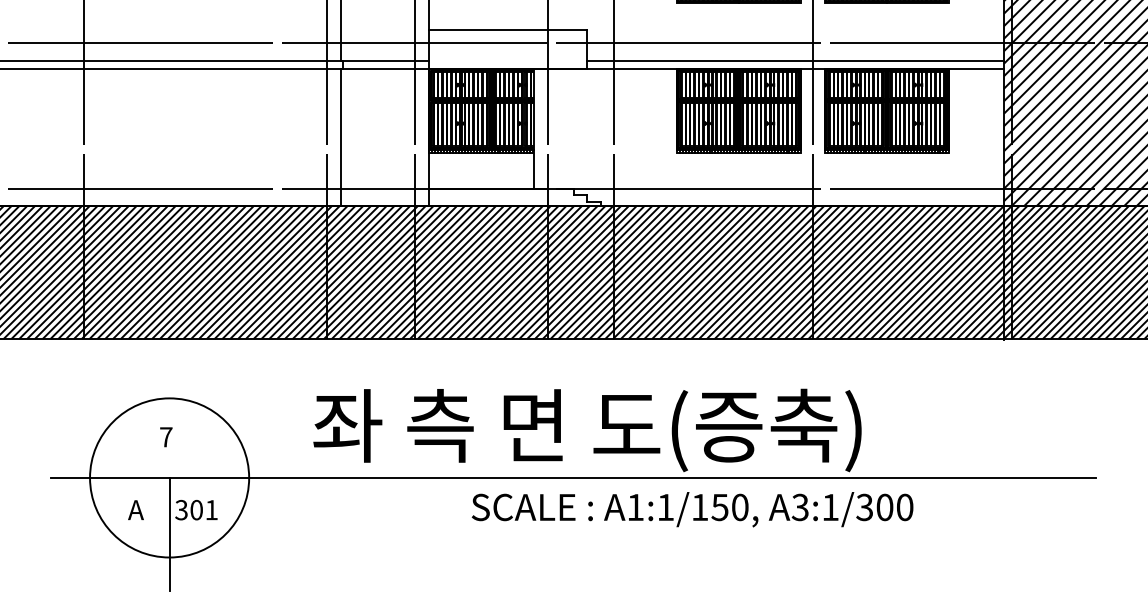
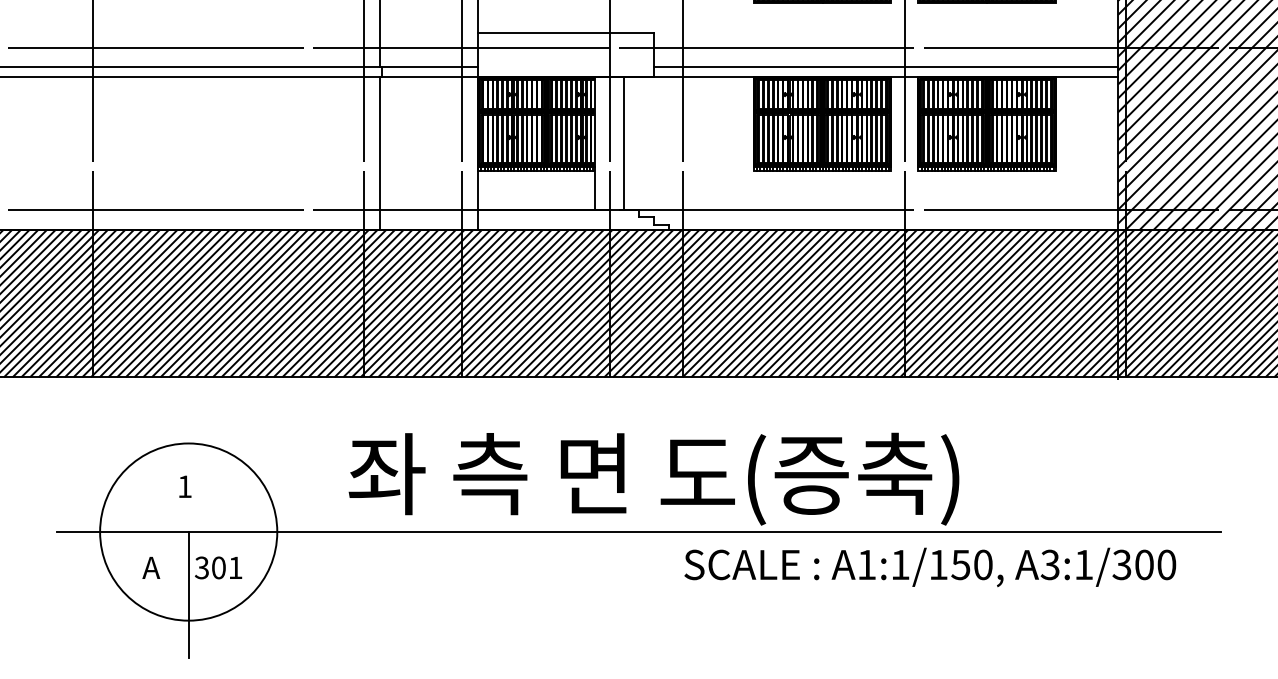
line: (560, 128) -> (623, 142), added
text: (166, 437) -> (185, 487), 7 -> 1
text: (692, 509) -> (930, 567), moved

